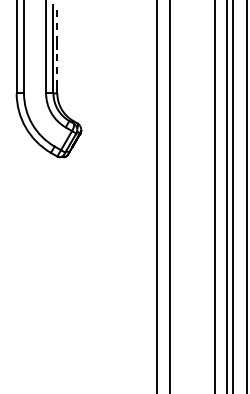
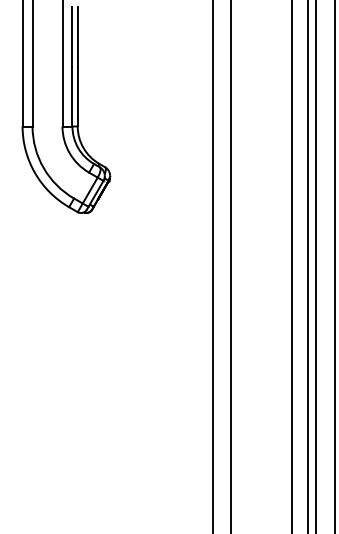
line: (57, 24) -> (77, 33), dashed -> solid
line: (57, 68) -> (77, 92), dashed -> solid

